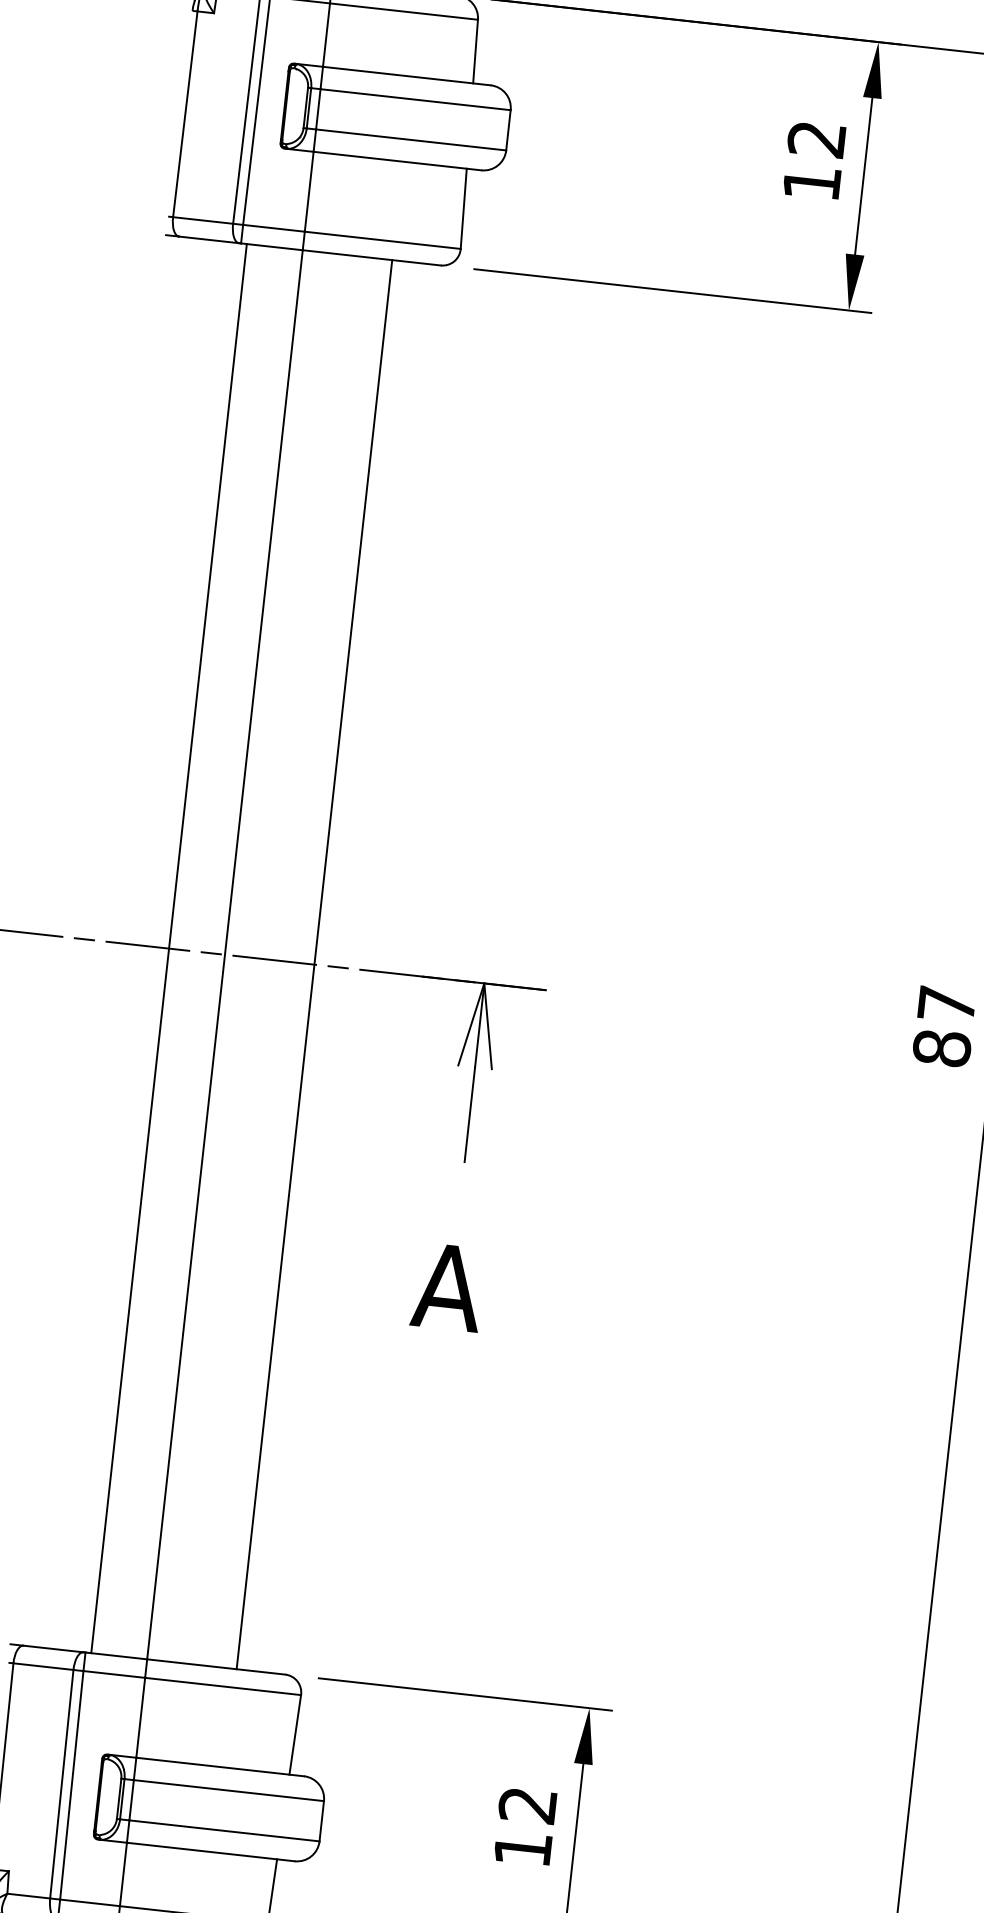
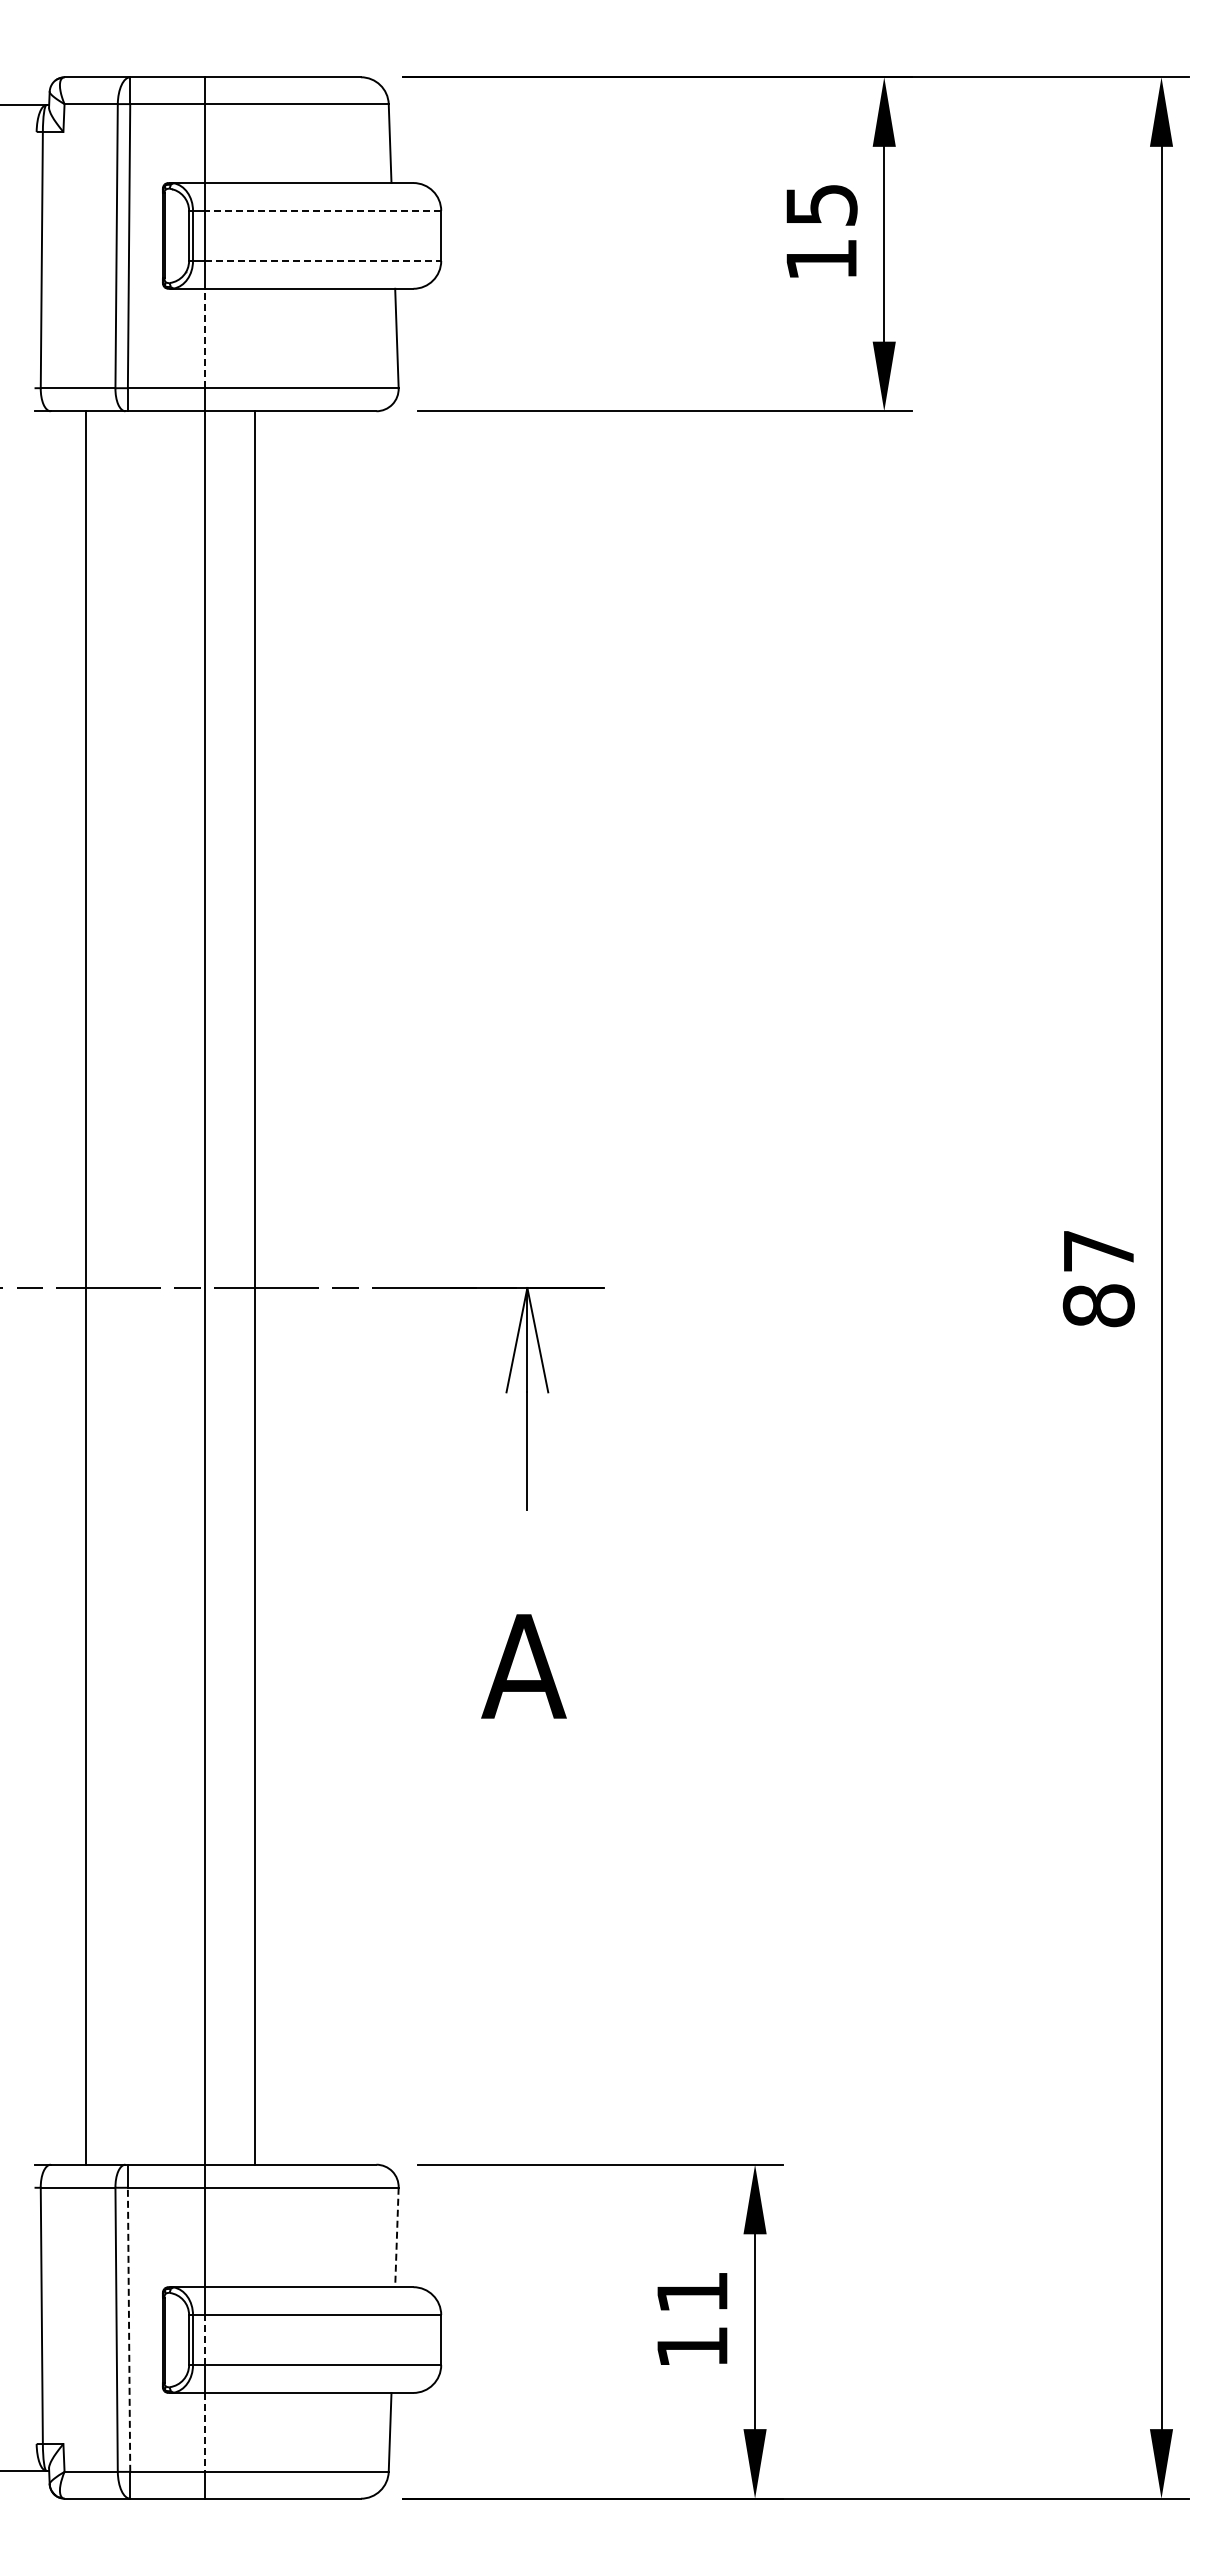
line: (415, 99) -> (322, 210), solid -> dashed
line: (411, 139) -> (323, 260), solid -> dashed
text: (816, 139) -> (821, 205), 12 -> 15
line: (309, 191) -> (204, 338), solid -> dashed
line: (169, 948) -> (86, 1287), moved
line: (314, 964) -> (254, 1287), moved
line: (294, 1734) -> (396, 2237), solid -> dashed
line: (72, 1785) -> (129, 2329), solid -> dashed
line: (131, 1799) -> (204, 2339), solid -> dashed
text: (527, 1806) -> (691, 2293), 12 -> 11
line: (123, 1874) -> (204, 2432), solid -> dashed

